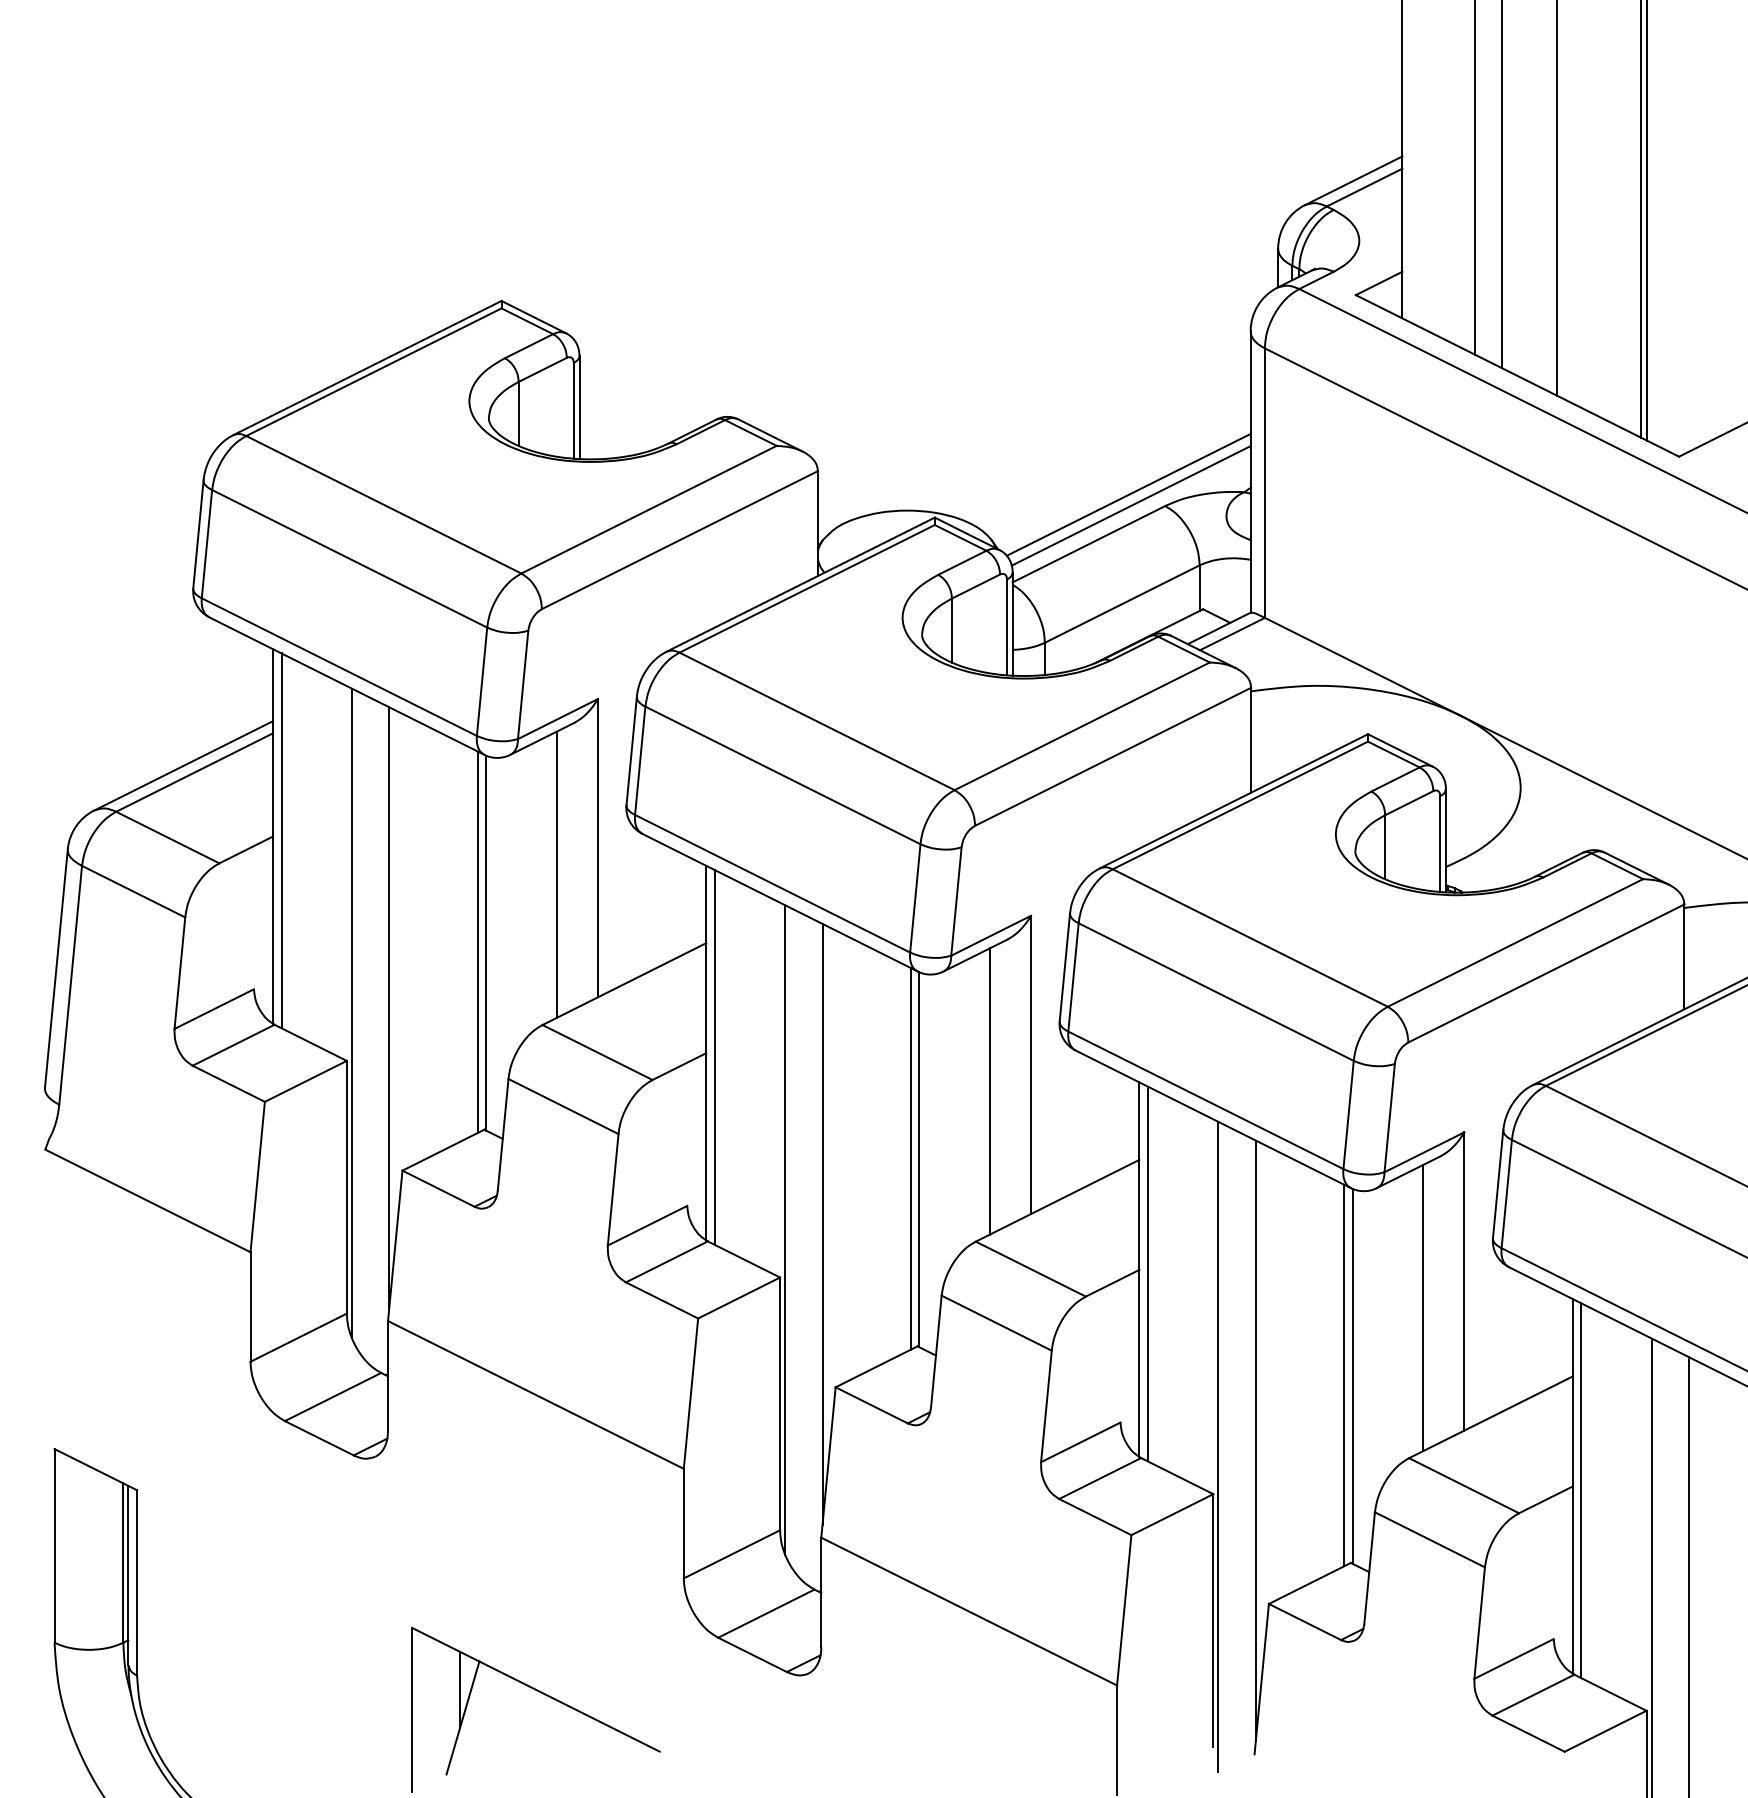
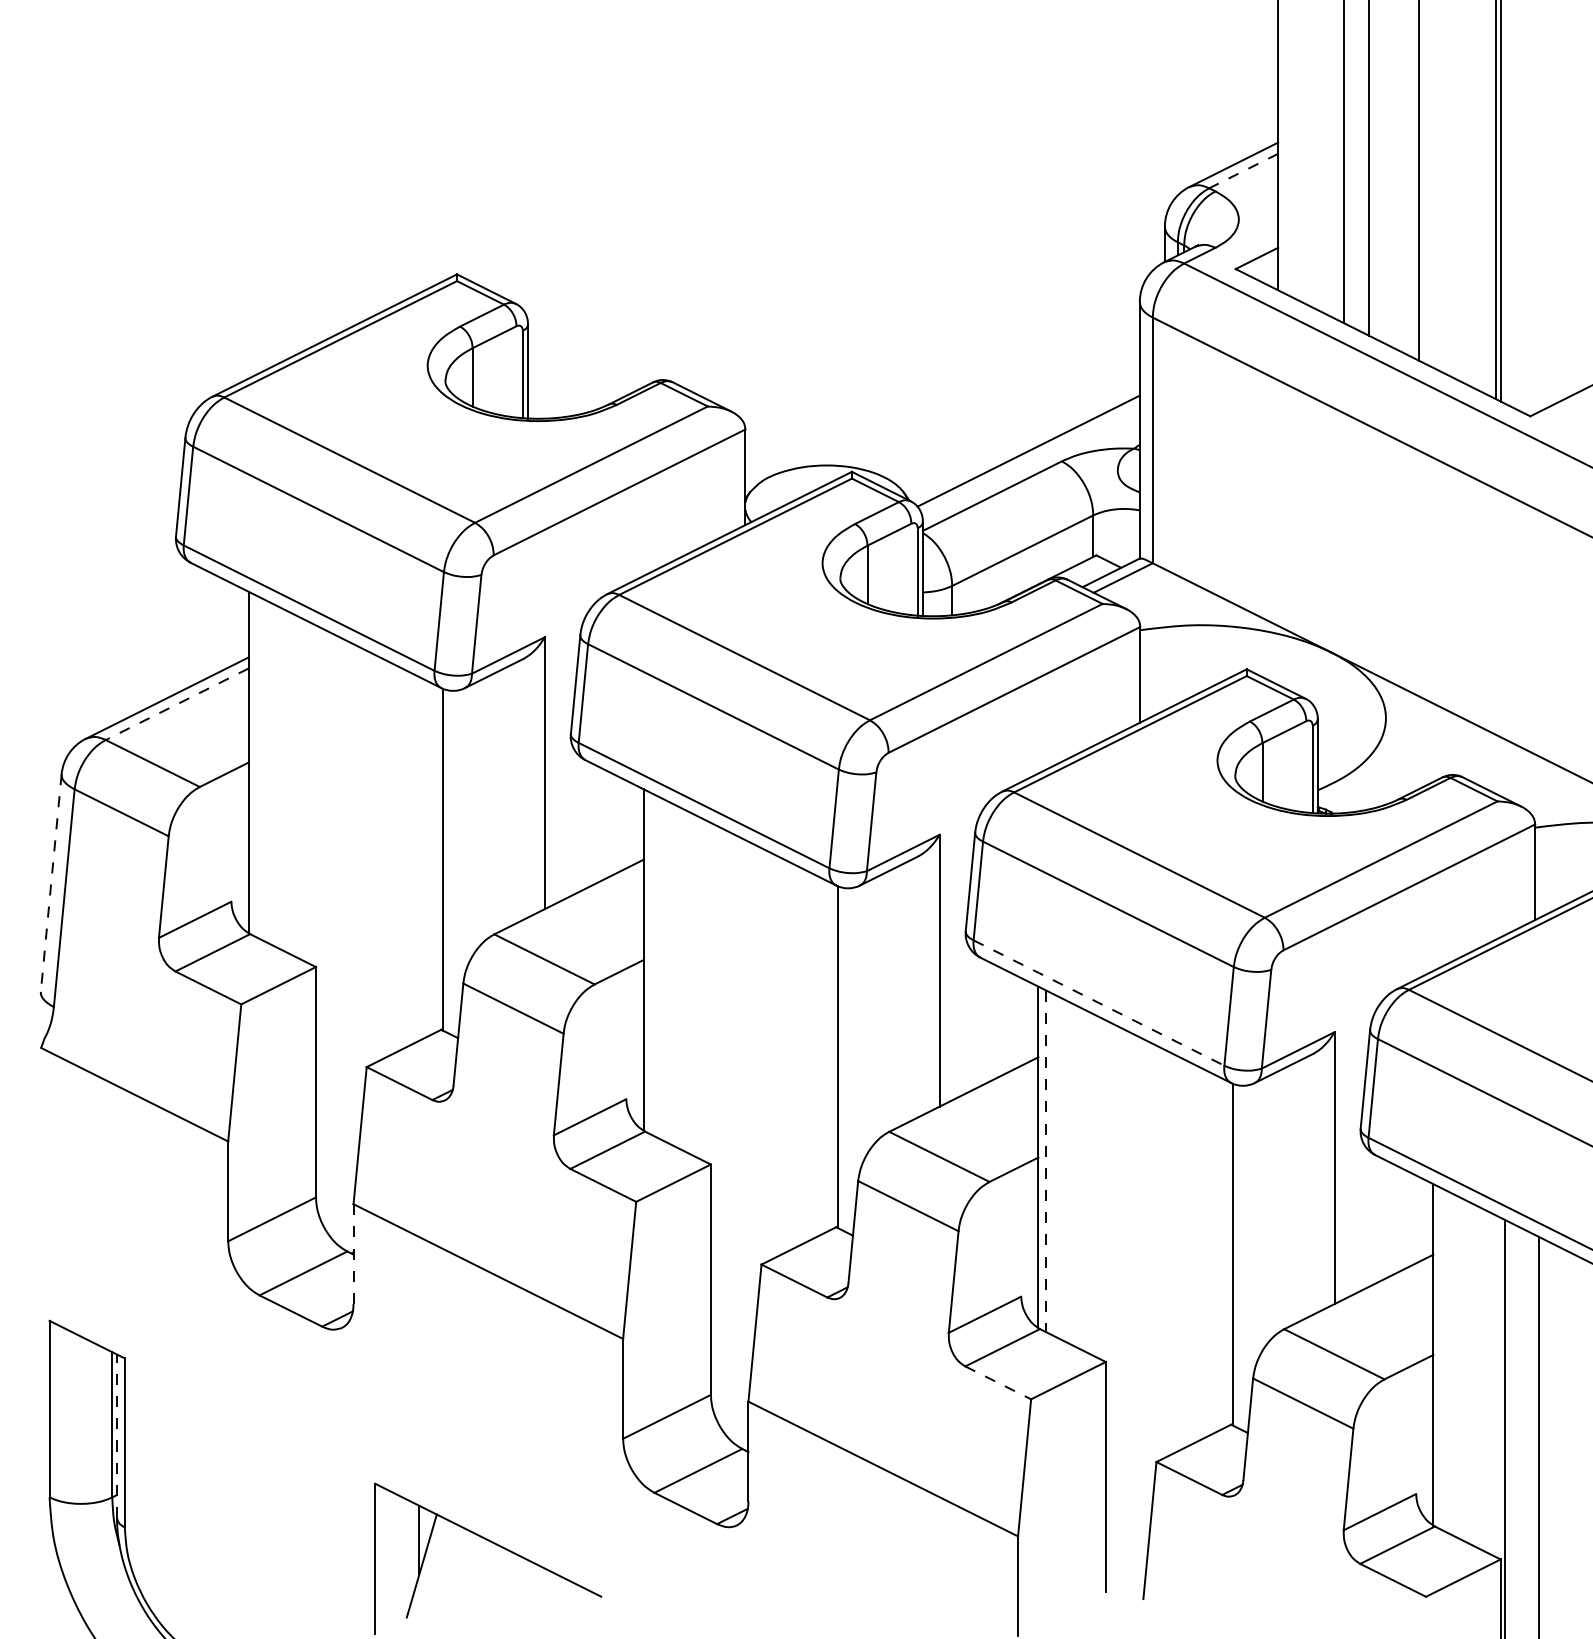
line: (1364, 187) -> (1243, 170), solid -> dashed
line: (1130, 505) -> (1030, 460), removed
line: (194, 772) -> (177, 704), solid -> dashed
line: (281, 840) -> (256, 766), removed
line: (556, 874) -> (507, 797), removed
line: (477, 942) -> (435, 859), removed
line: (56, 968) -> (51, 882), solid -> dashed
line: (389, 1007) -> (354, 918), removed
line: (351, 1013) -> (320, 923), removed
line: (714, 1057) -> (651, 963), removed
line: (989, 1091) -> (901, 994), removed
line: (1205, 1100) -> (1098, 1003), solid -> dashed
line: (910, 1158) -> (829, 1056), removed
line: (822, 1224) -> (749, 1116), removed
line: (785, 1229) -> (715, 1120), removed
line: (1147, 1274) -> (1045, 1161), solid -> dashed
line: (1423, 1307) -> (1297, 1191), removed
line: (388, 1375) -> (353, 1253), solid -> dashed
line: (1344, 1375) -> (1225, 1253), removed
line: (1255, 1440) -> (1144, 1313), removed
line: (1218, 1446) -> (1110, 1318), removed
line: (1581, 1490) -> (1441, 1358), removed
line: (1095, 1517) -> (998, 1383), solid -> dashed
line: (128, 1575) -> (116, 1436), solid -> dashed

